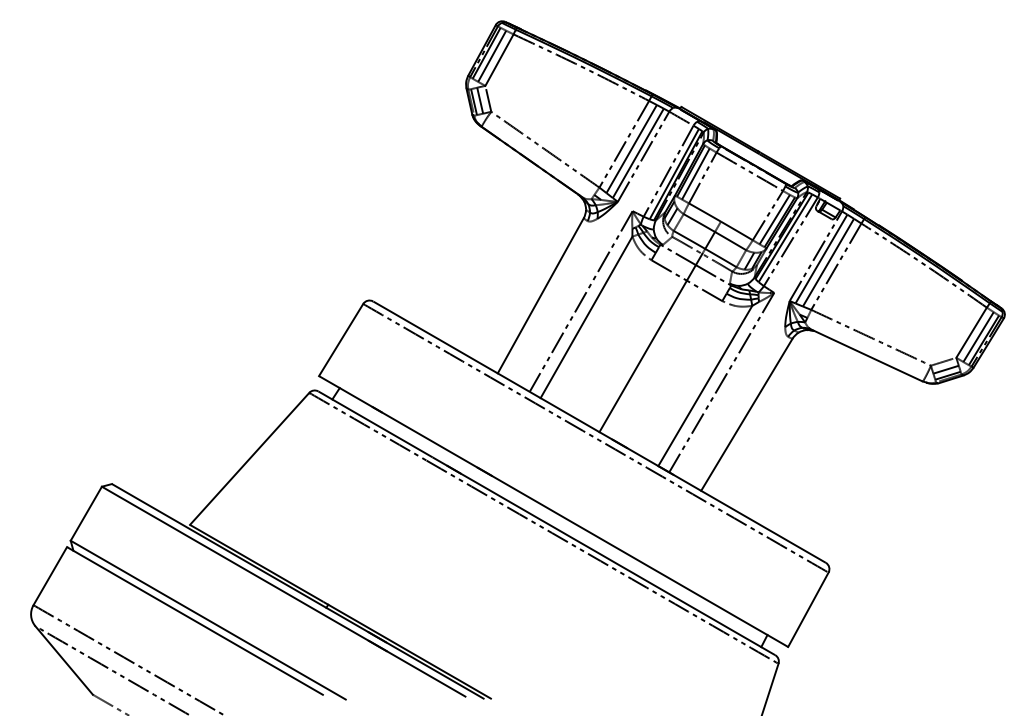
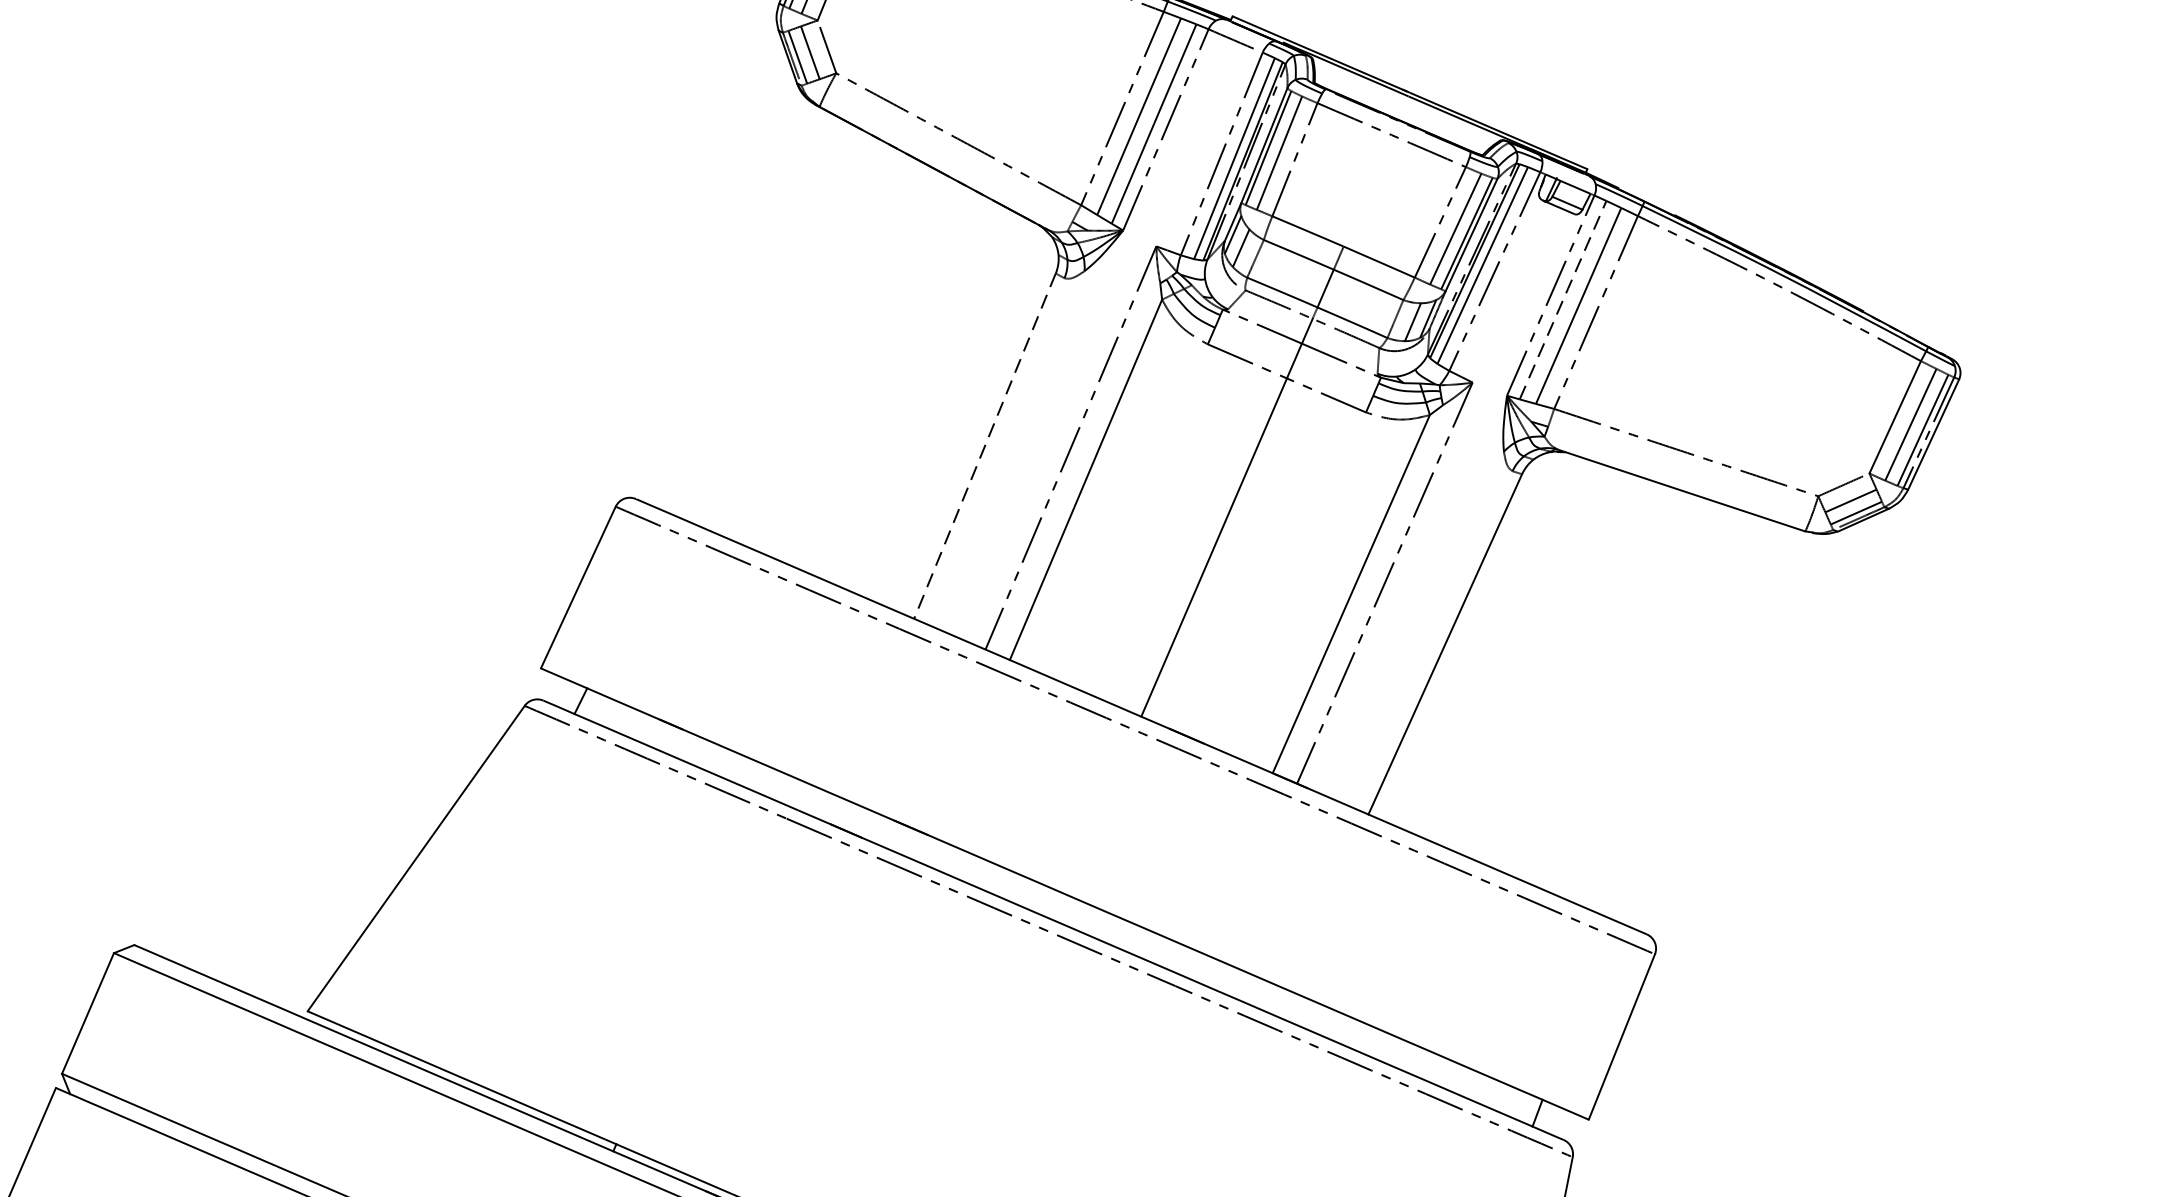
line: (822, 258) -> (1565, 298), solid -> dashed
line: (540, 295) -> (984, 445), solid -> dashed

